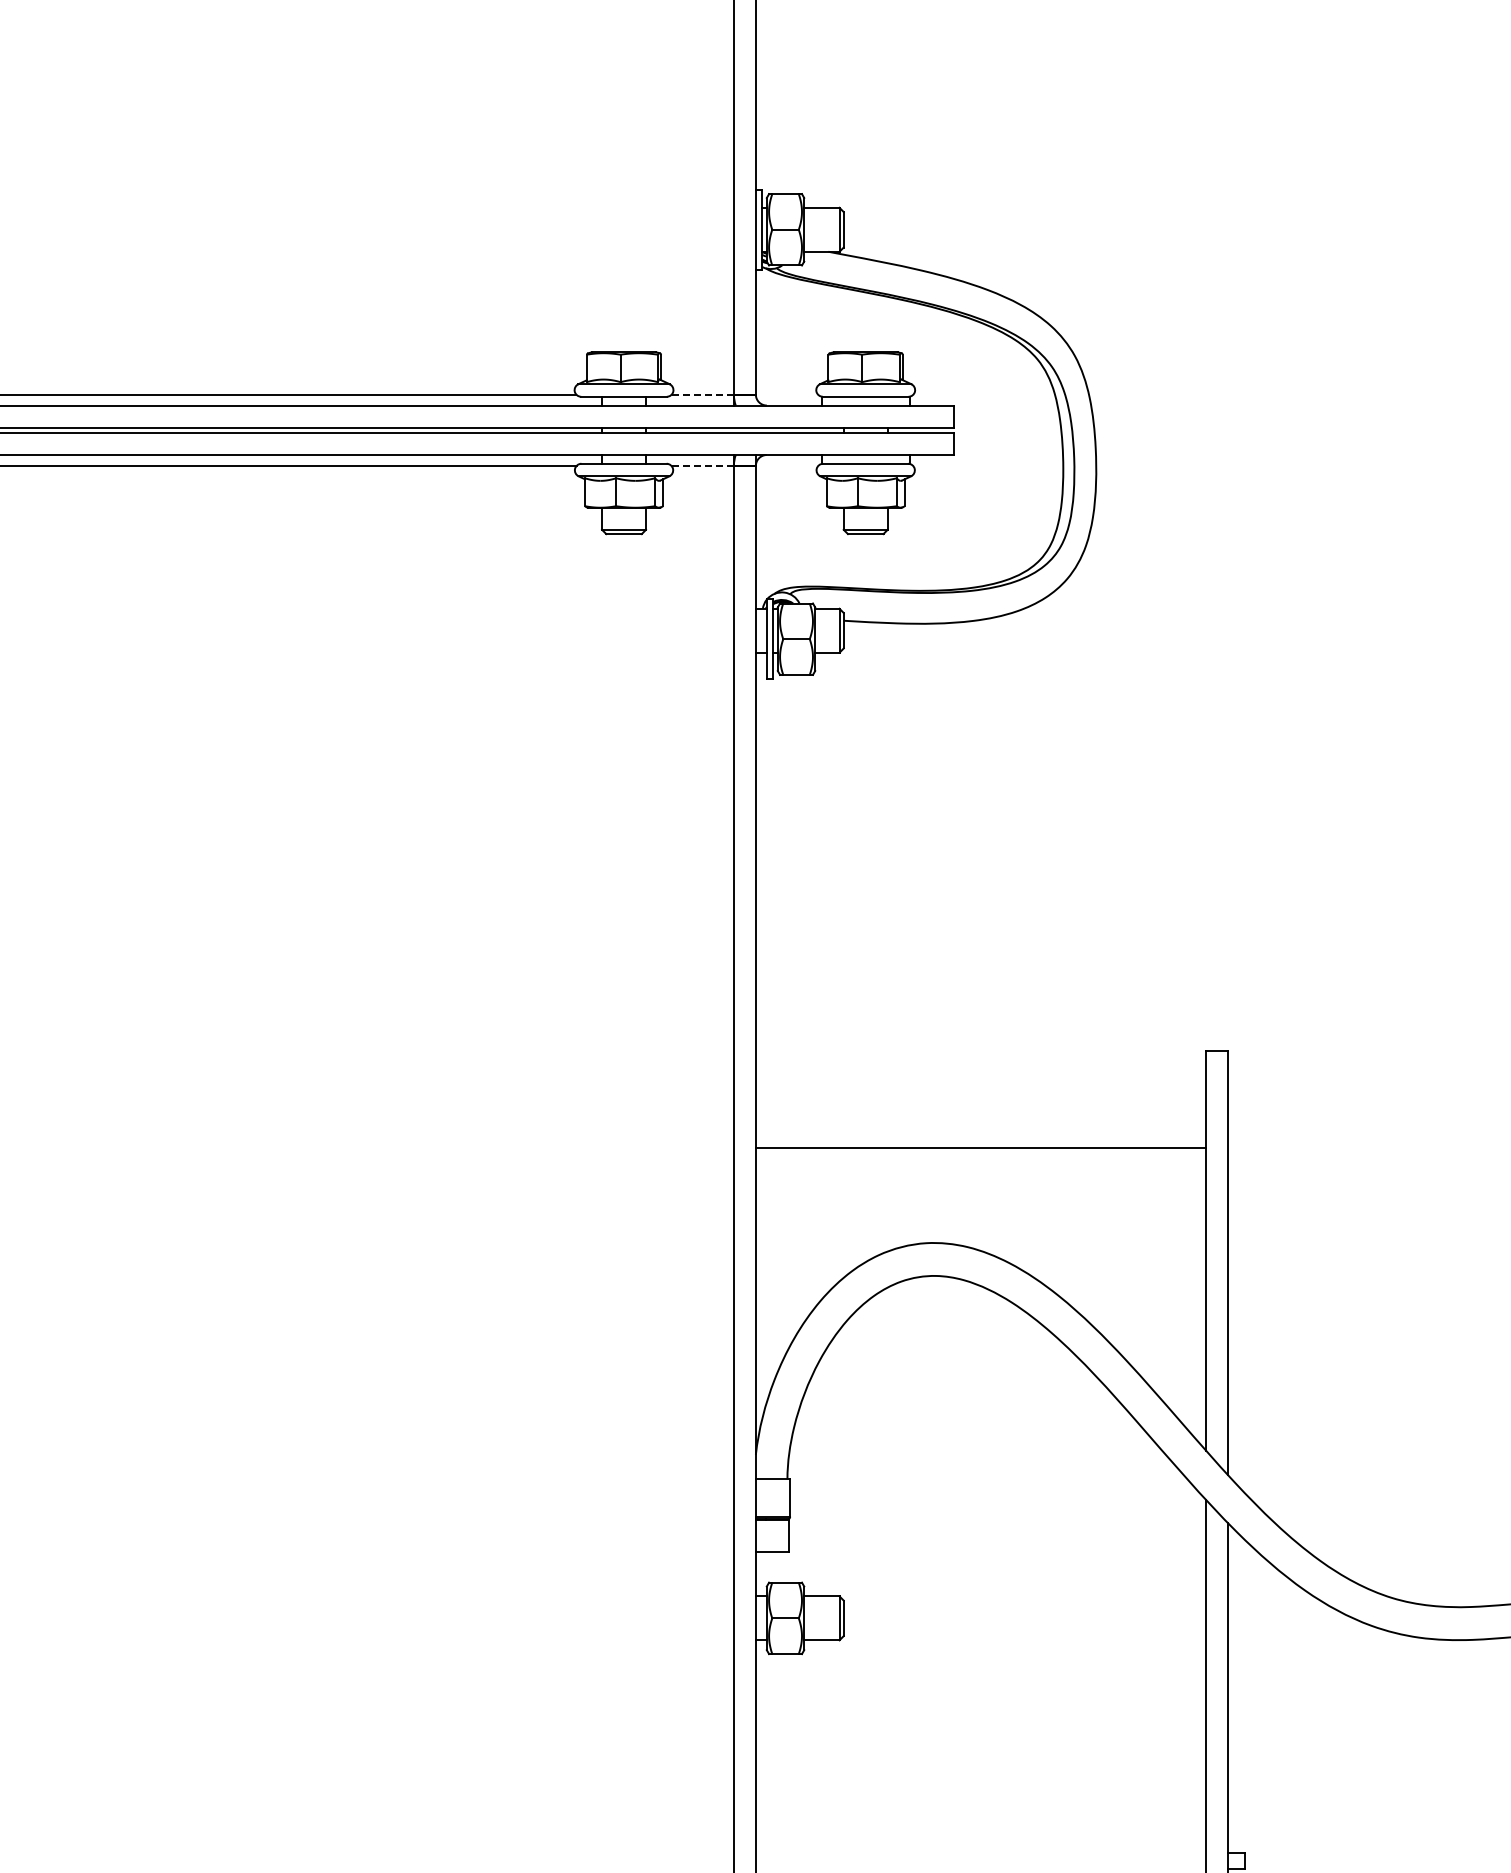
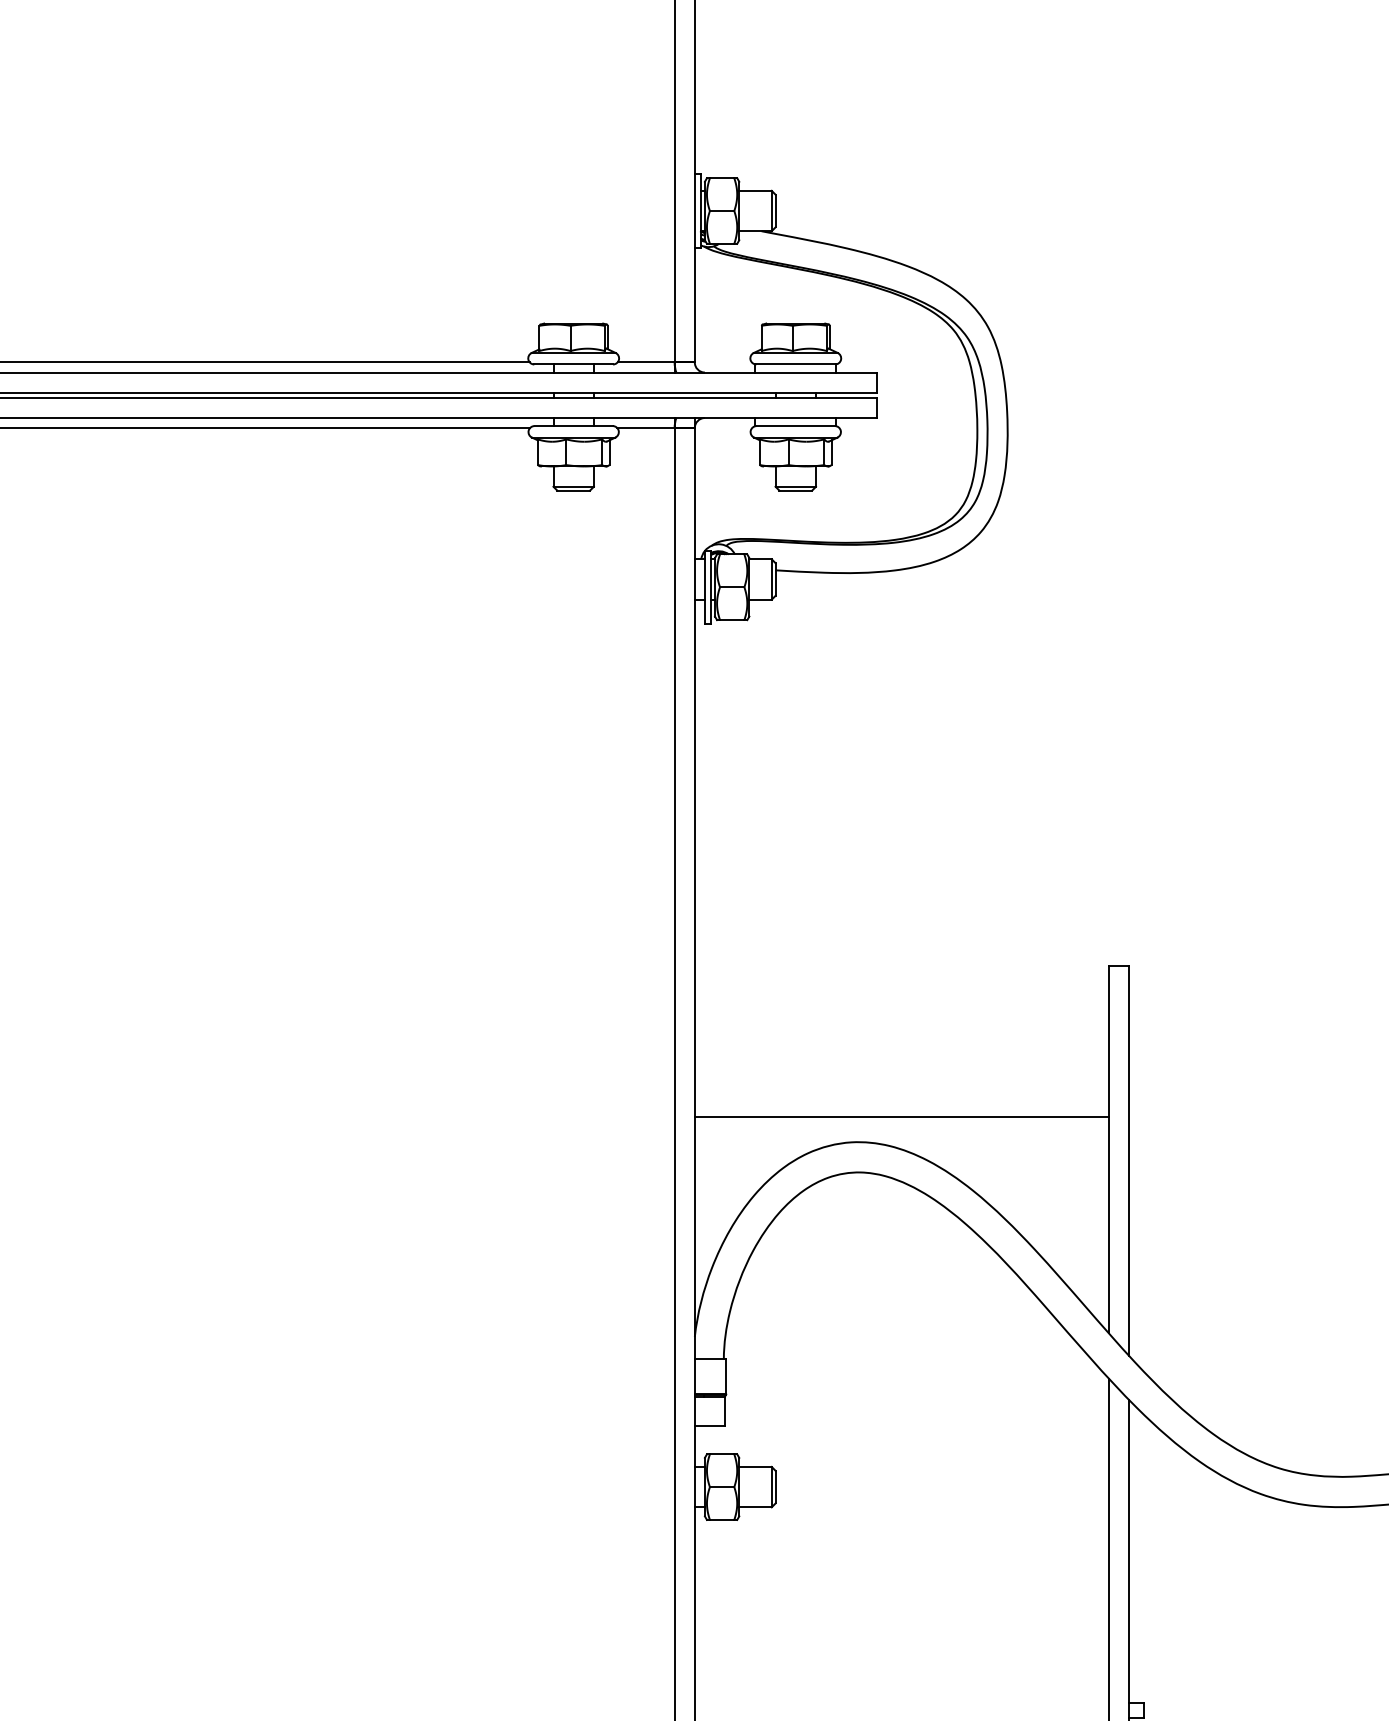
line: (703, 394) -> (646, 362), dashed -> solid
line: (702, 465) -> (645, 427), dashed -> solid
line: (980, 1147) -> (901, 1116), moved

